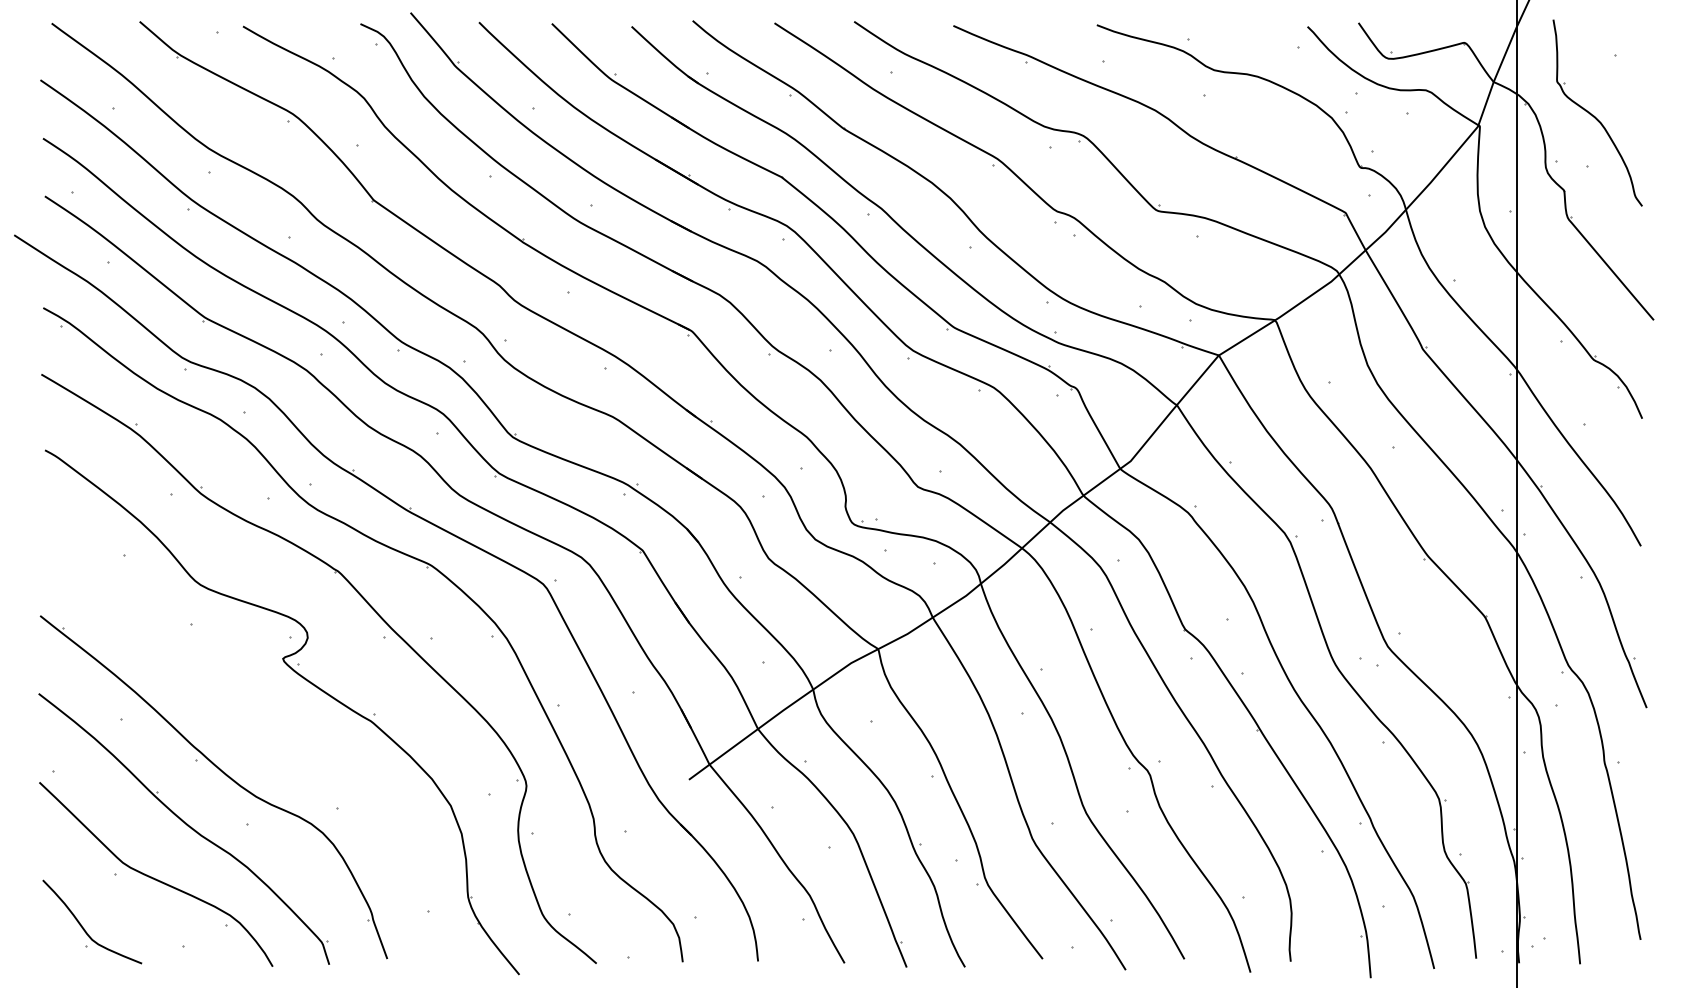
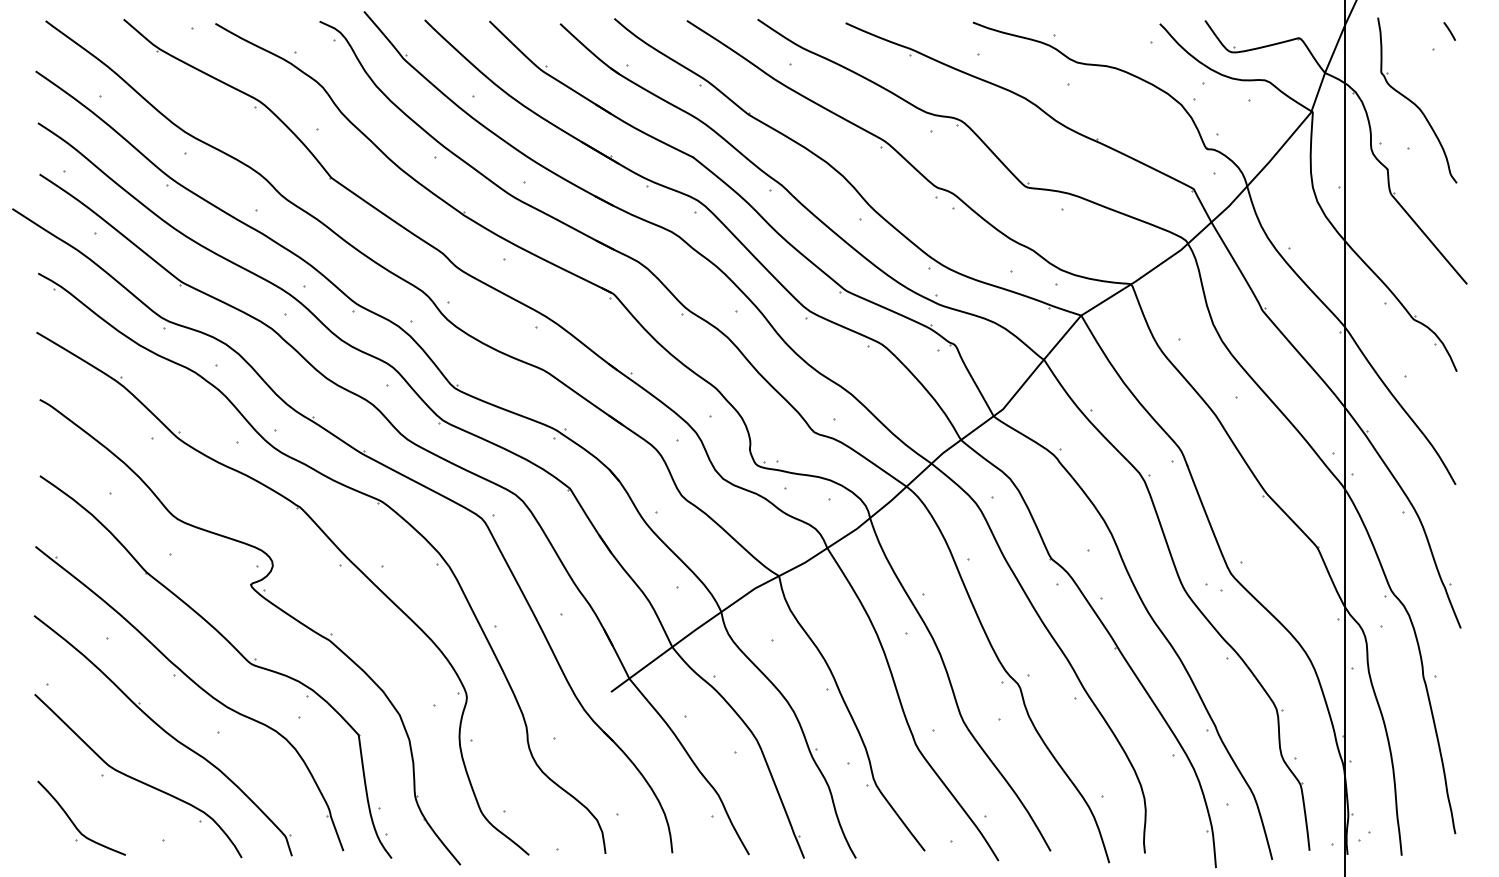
line: (1633, 35) -> (1449, 31), added
part: (266, 734) -> (236, 651), added

